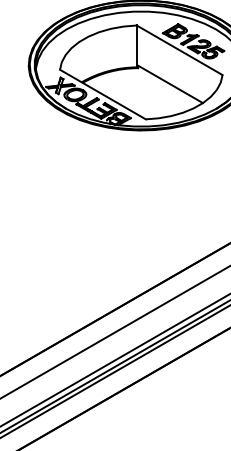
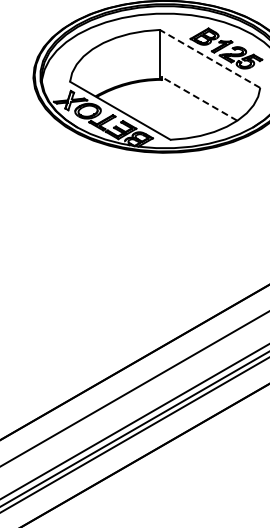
line: (180, 49) -> (210, 58), solid -> dashed
line: (170, 84) -> (199, 98), solid -> dashed

